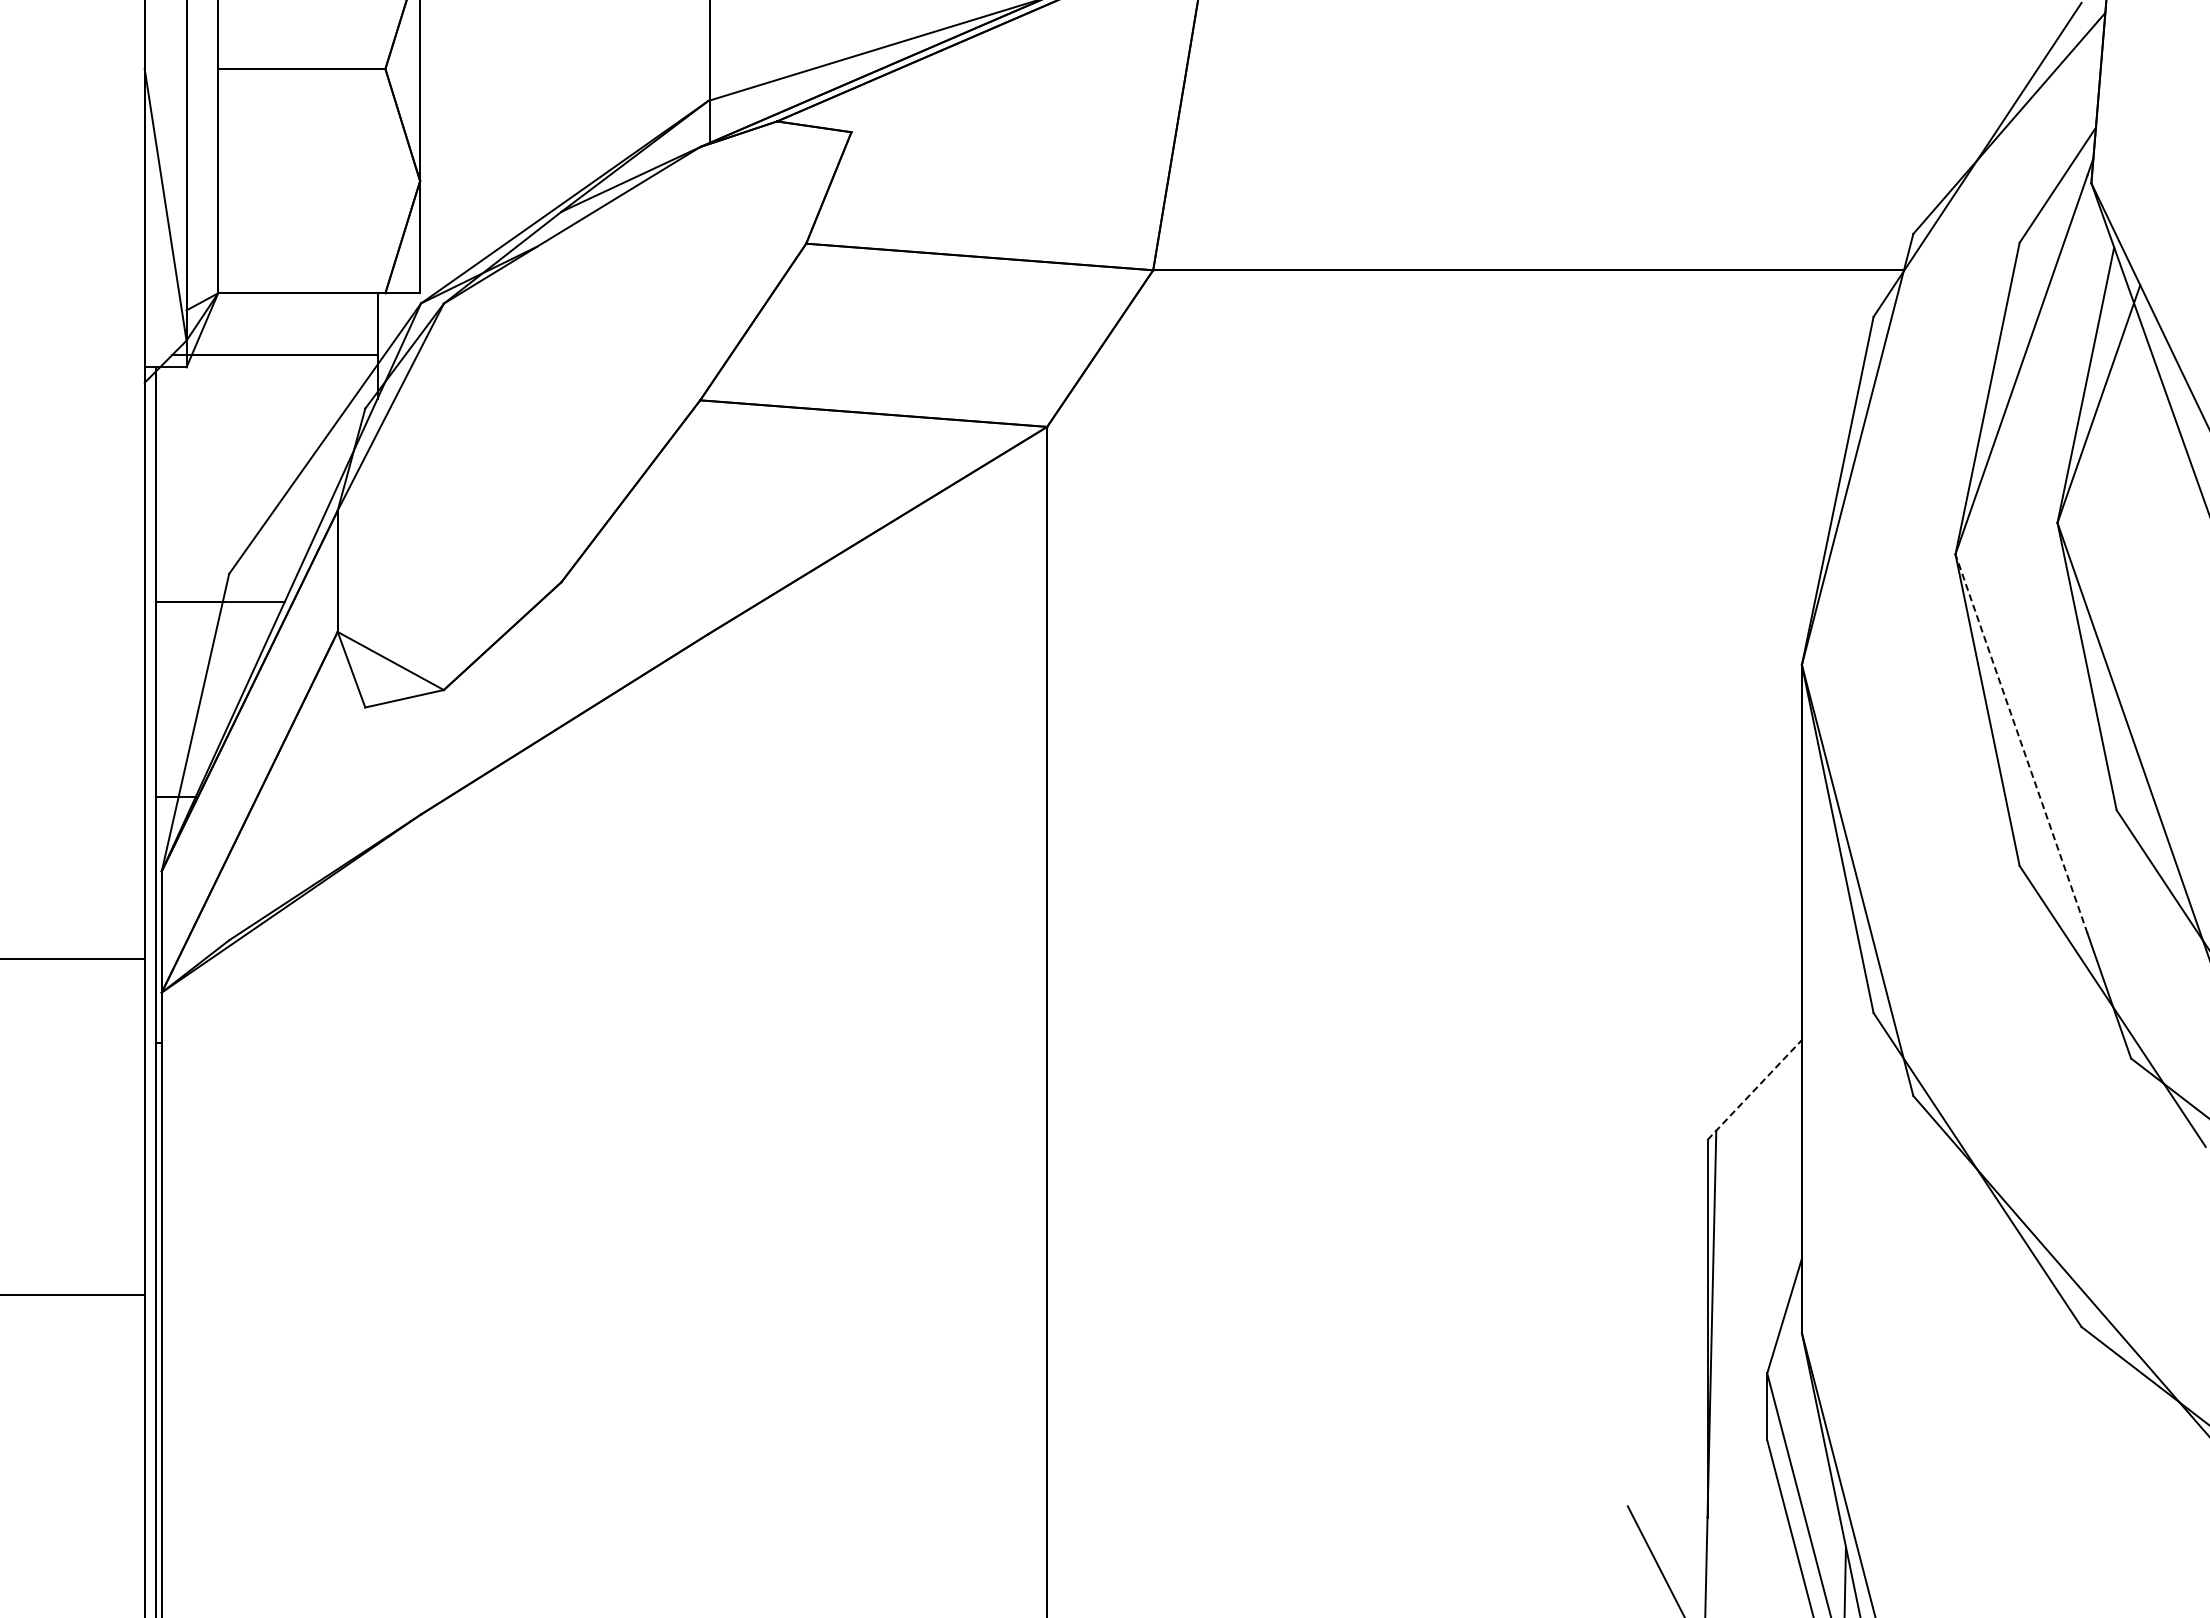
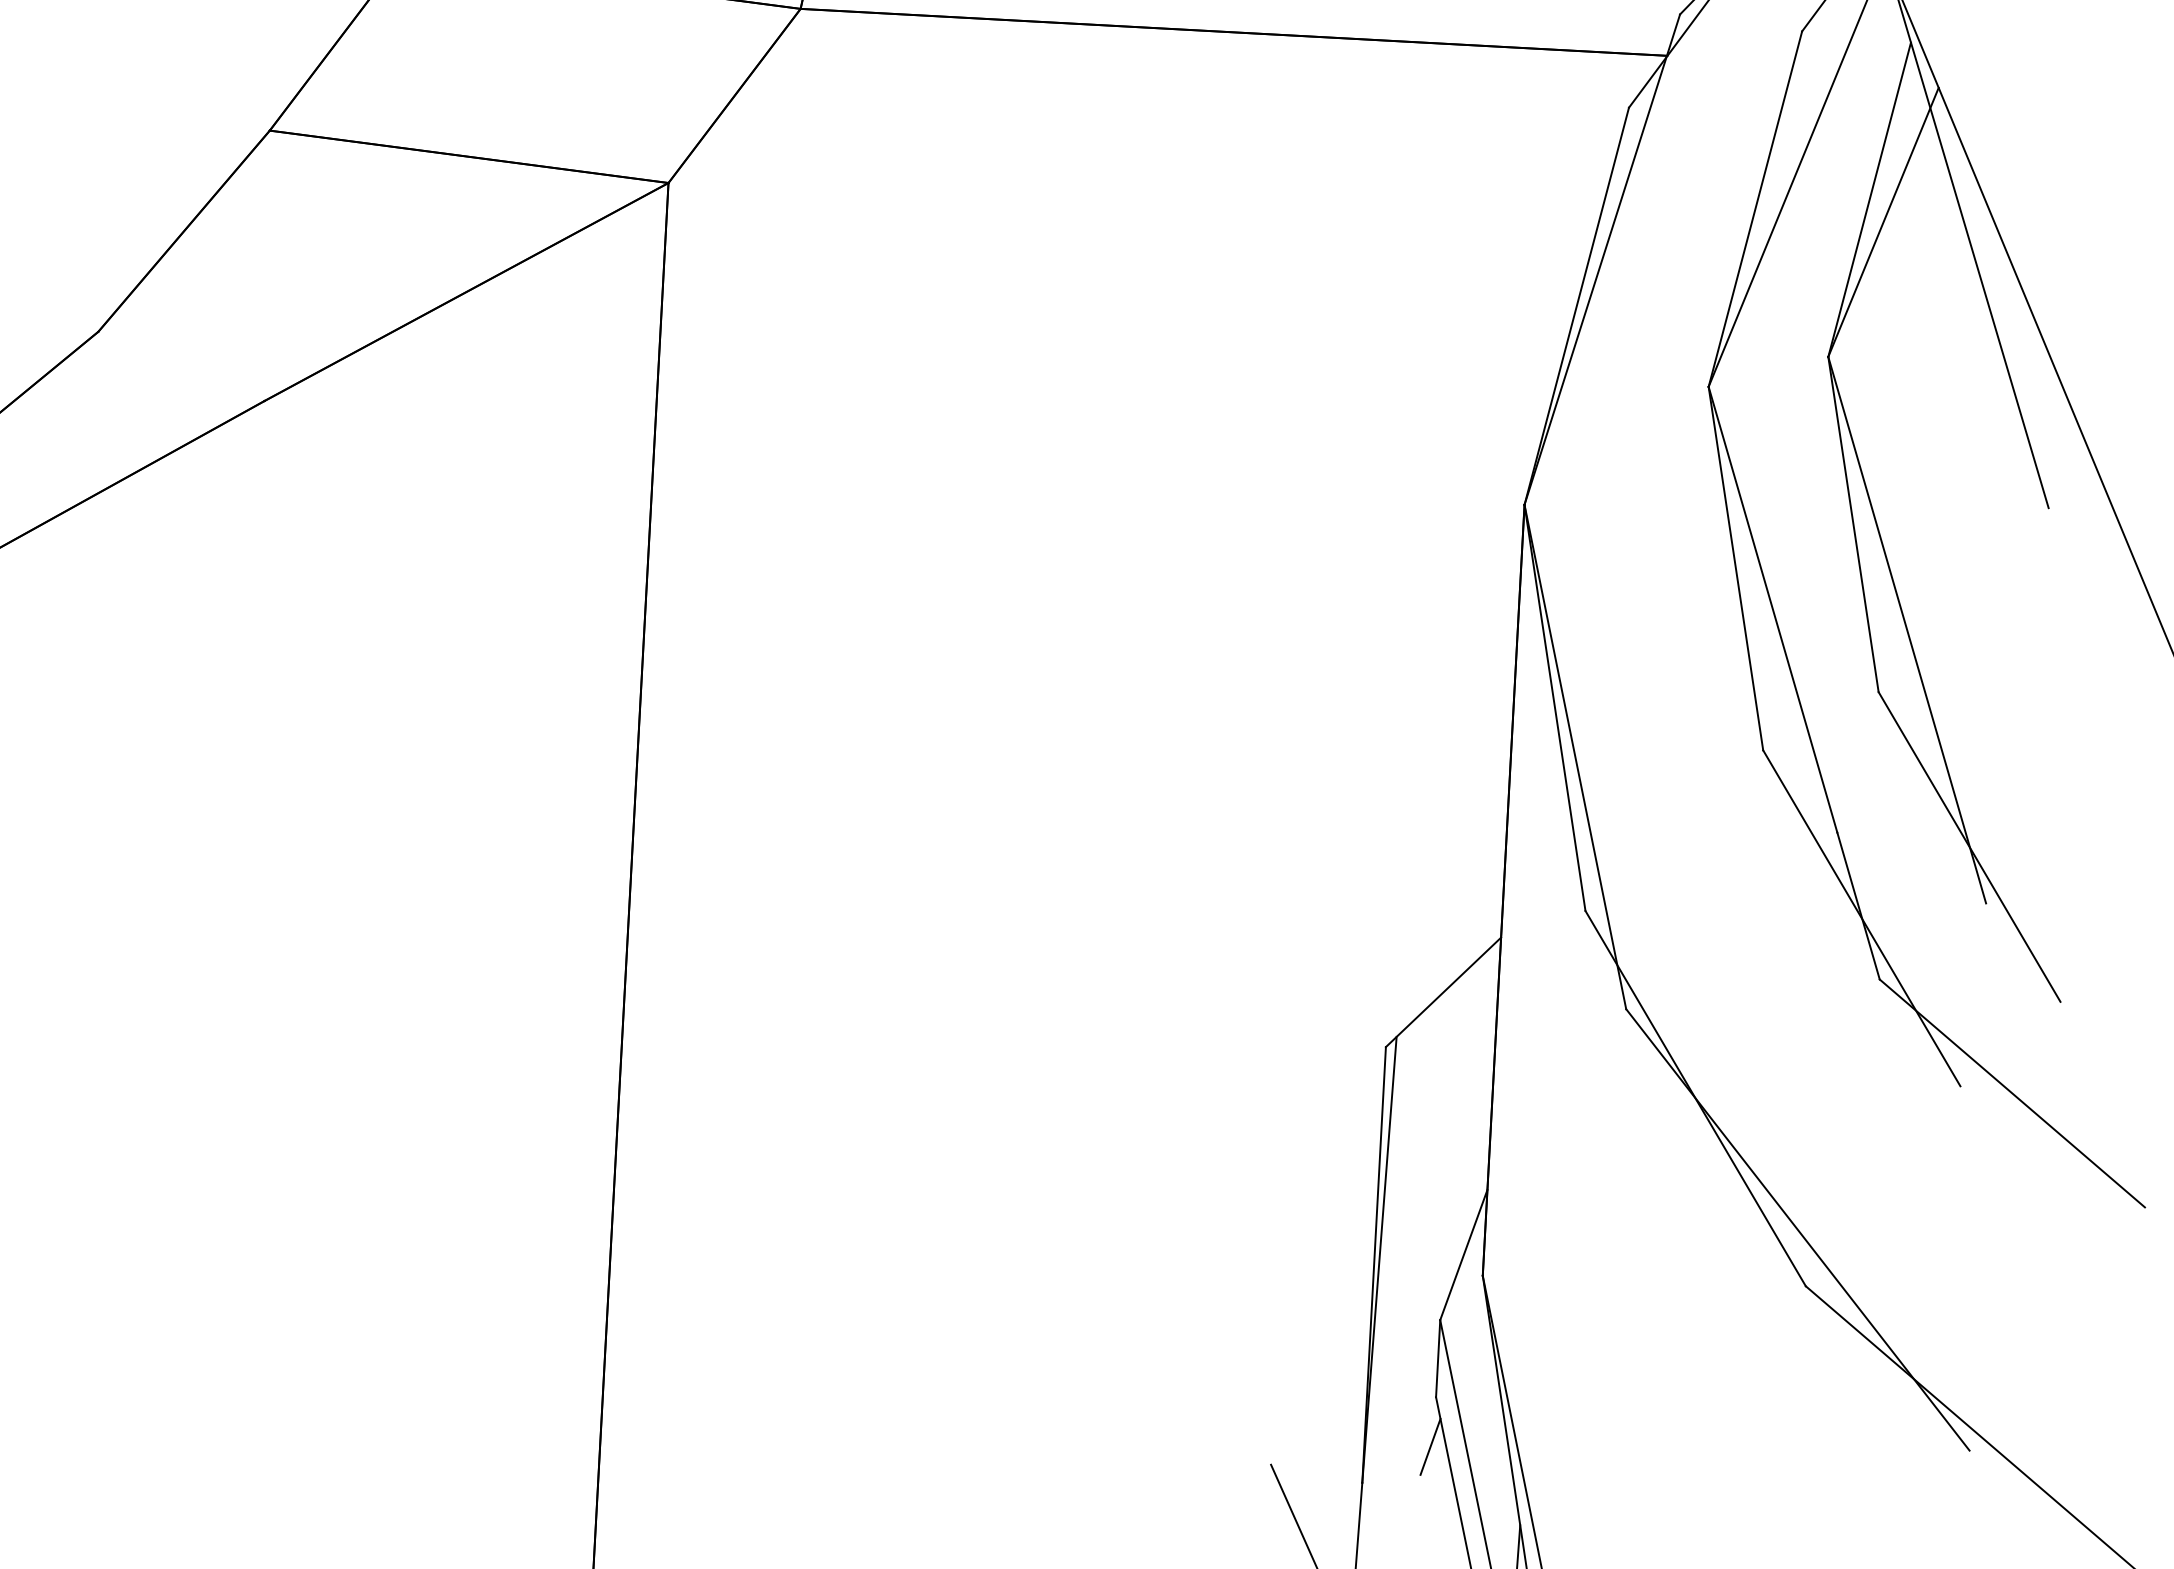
line: (2021, 743) -> (1773, 609), dashed -> solid
line: (1754, 1090) -> (1443, 992), dashed -> solid
line: (1764, 1483) -> (1430, 1447), added

